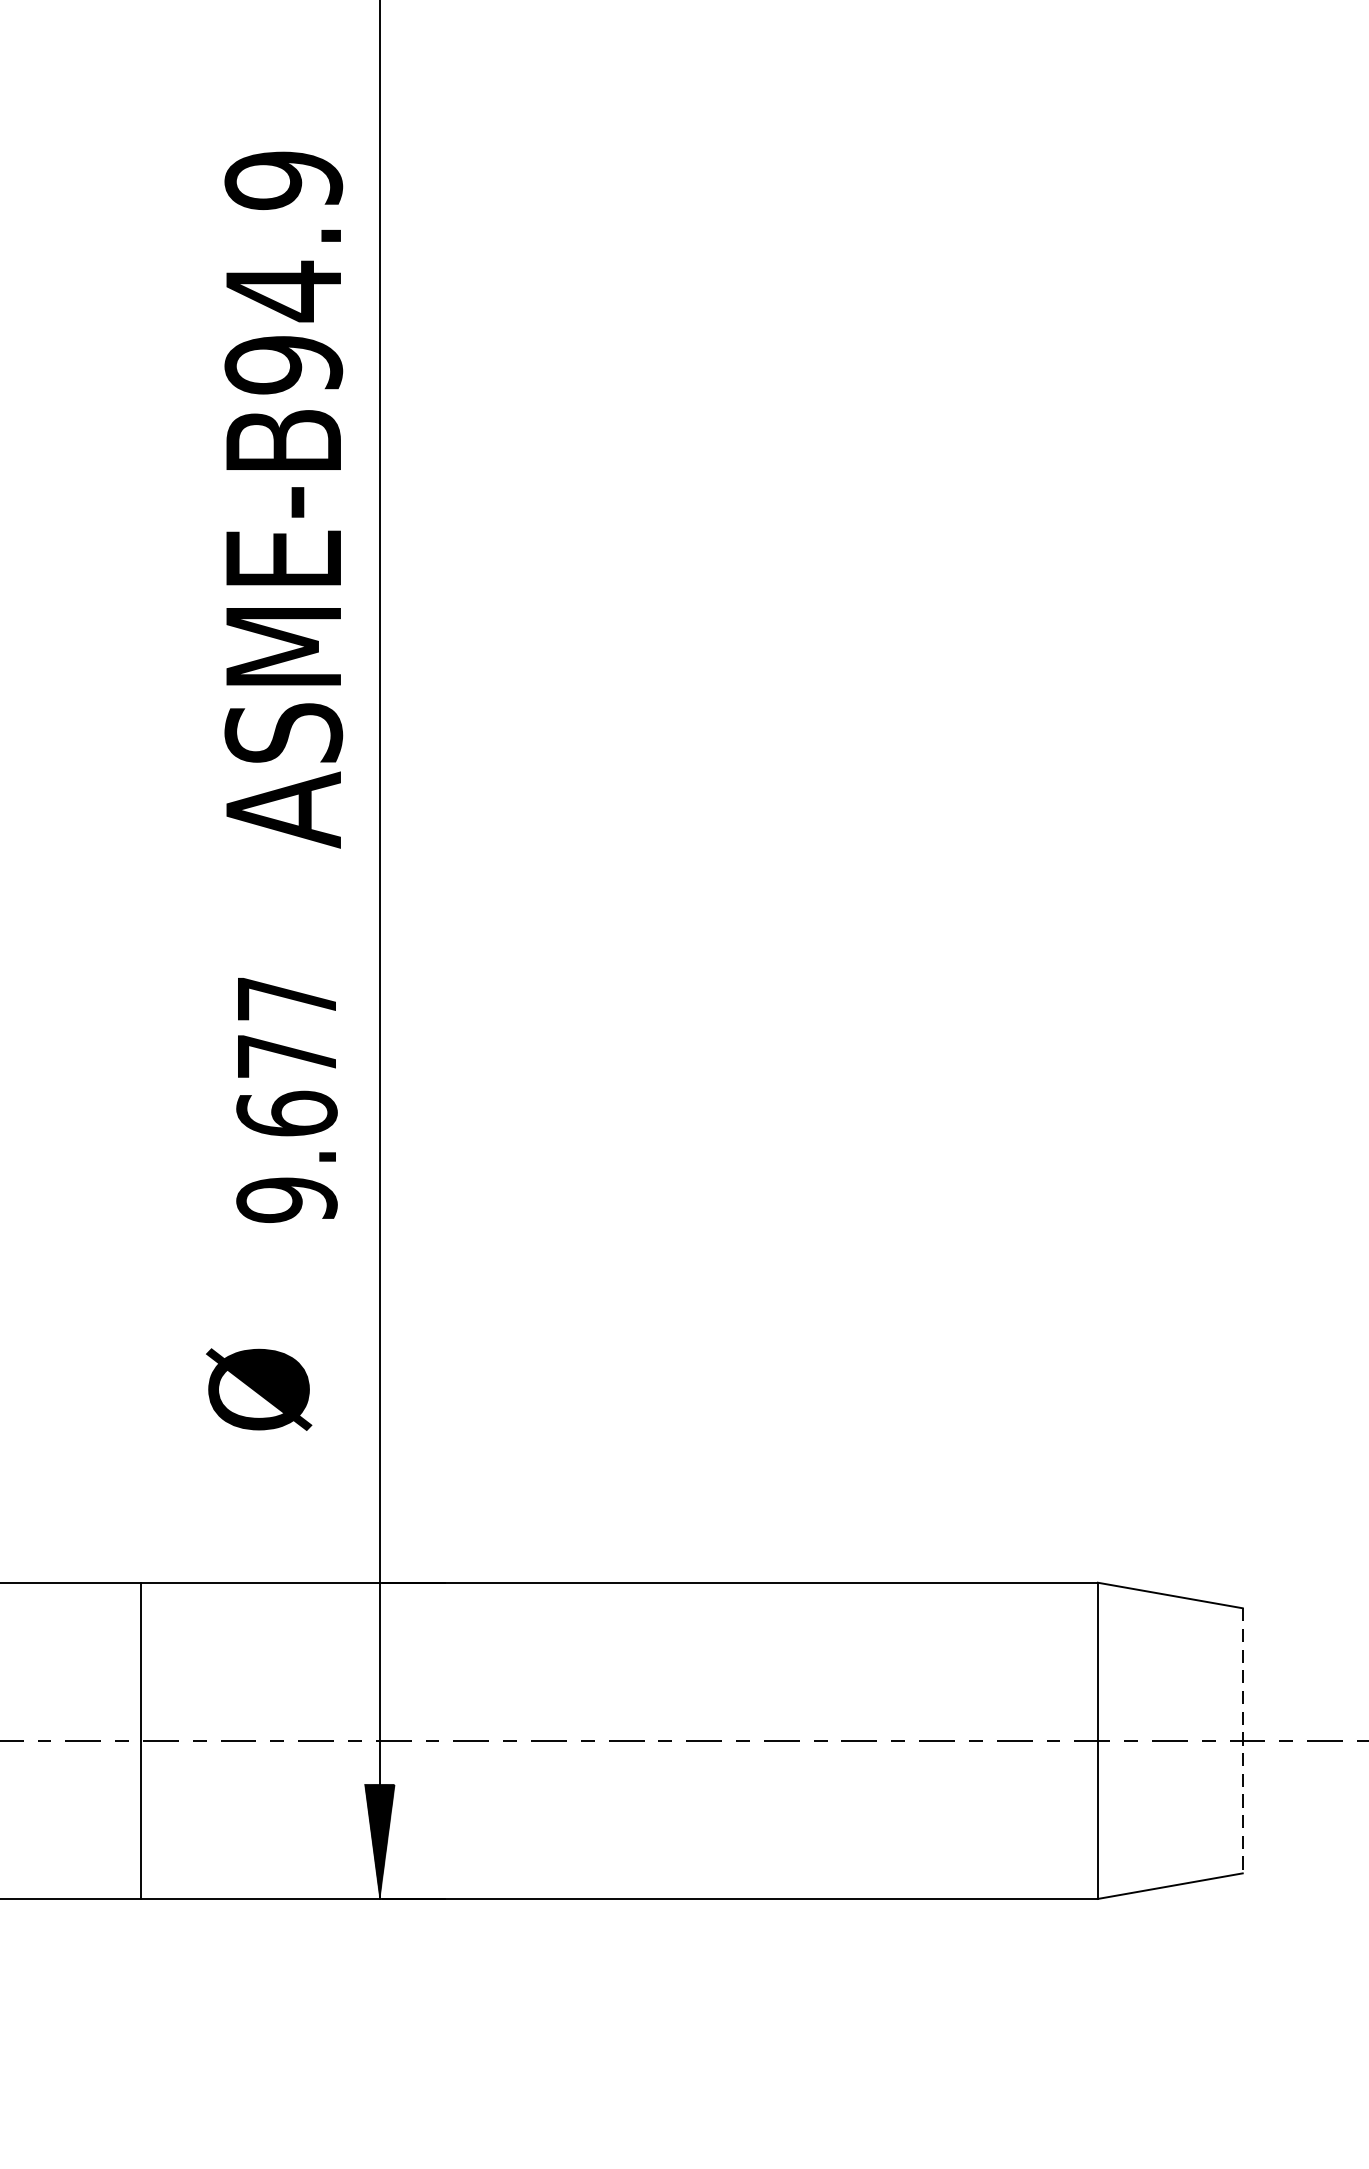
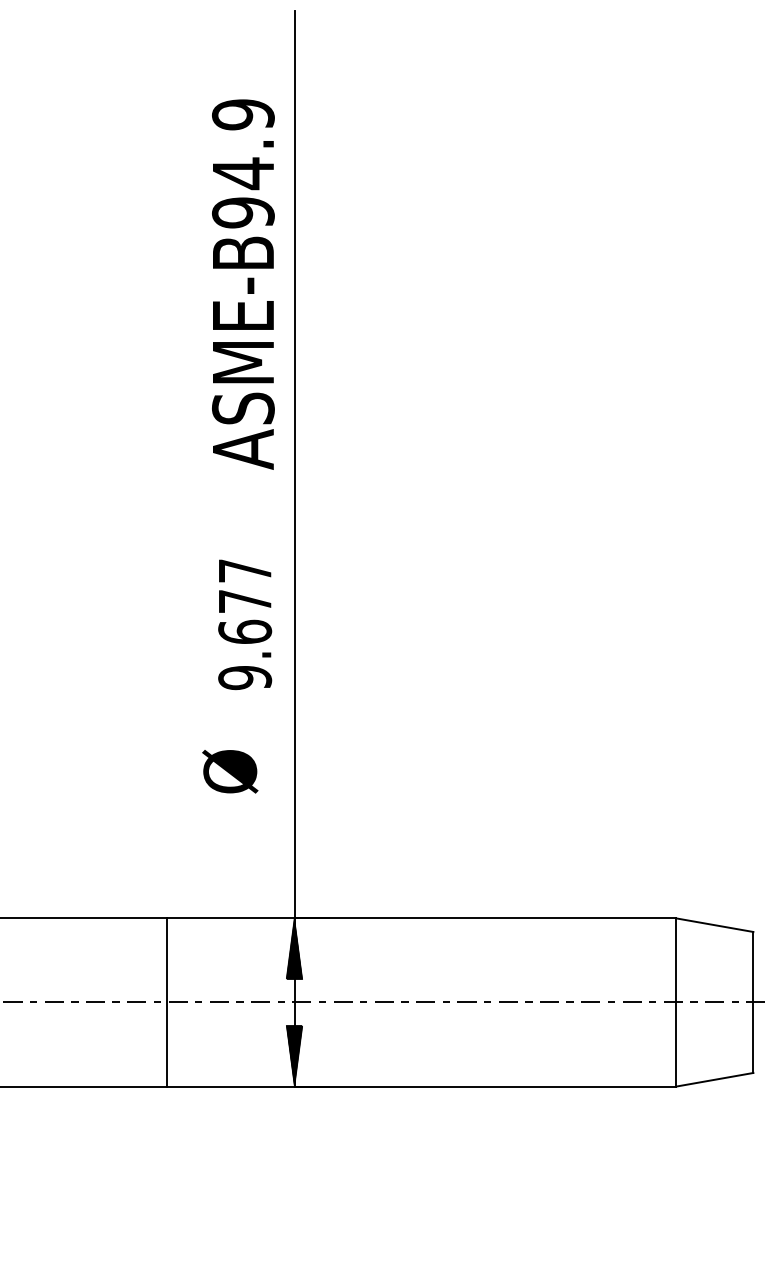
text: (283, 499) -> (243, 284), moved
text: (287, 1099) -> (245, 624), moved
text: (259, 1389) -> (230, 771), moved
hatch: (379, 1639) -> (294, 948), added
line: (1242, 1740) -> (753, 1002), dashed -> solid

